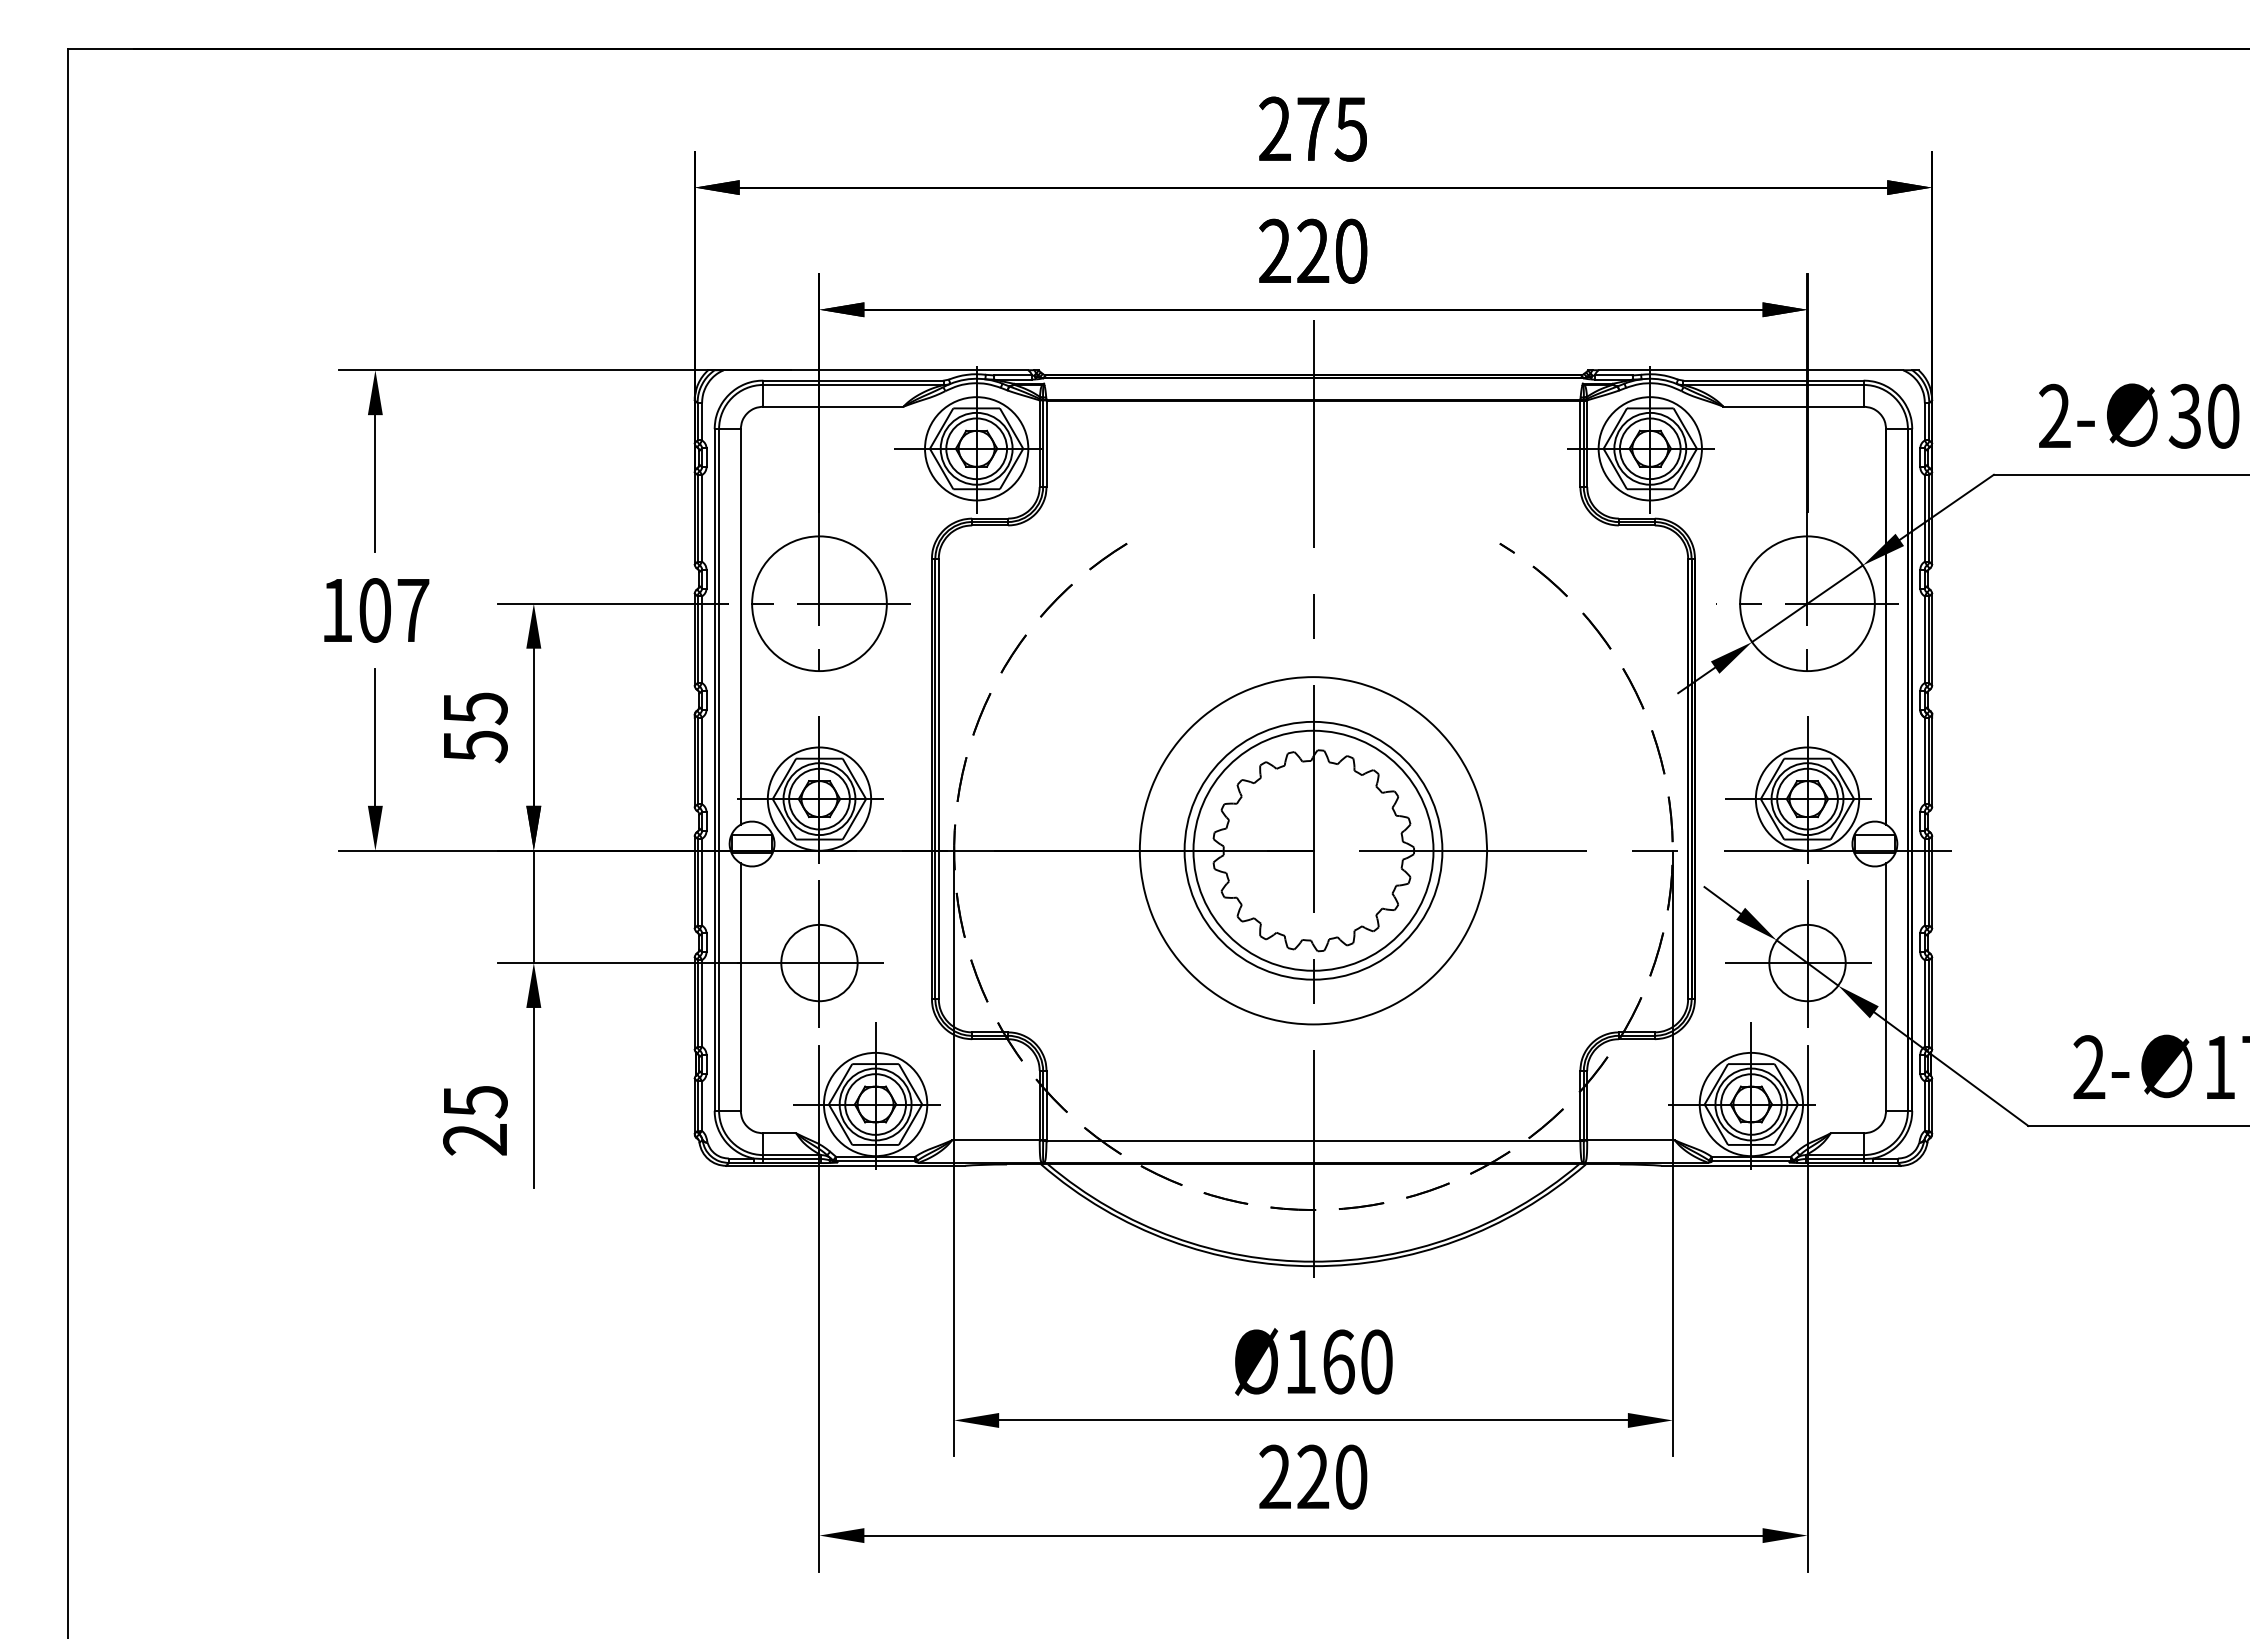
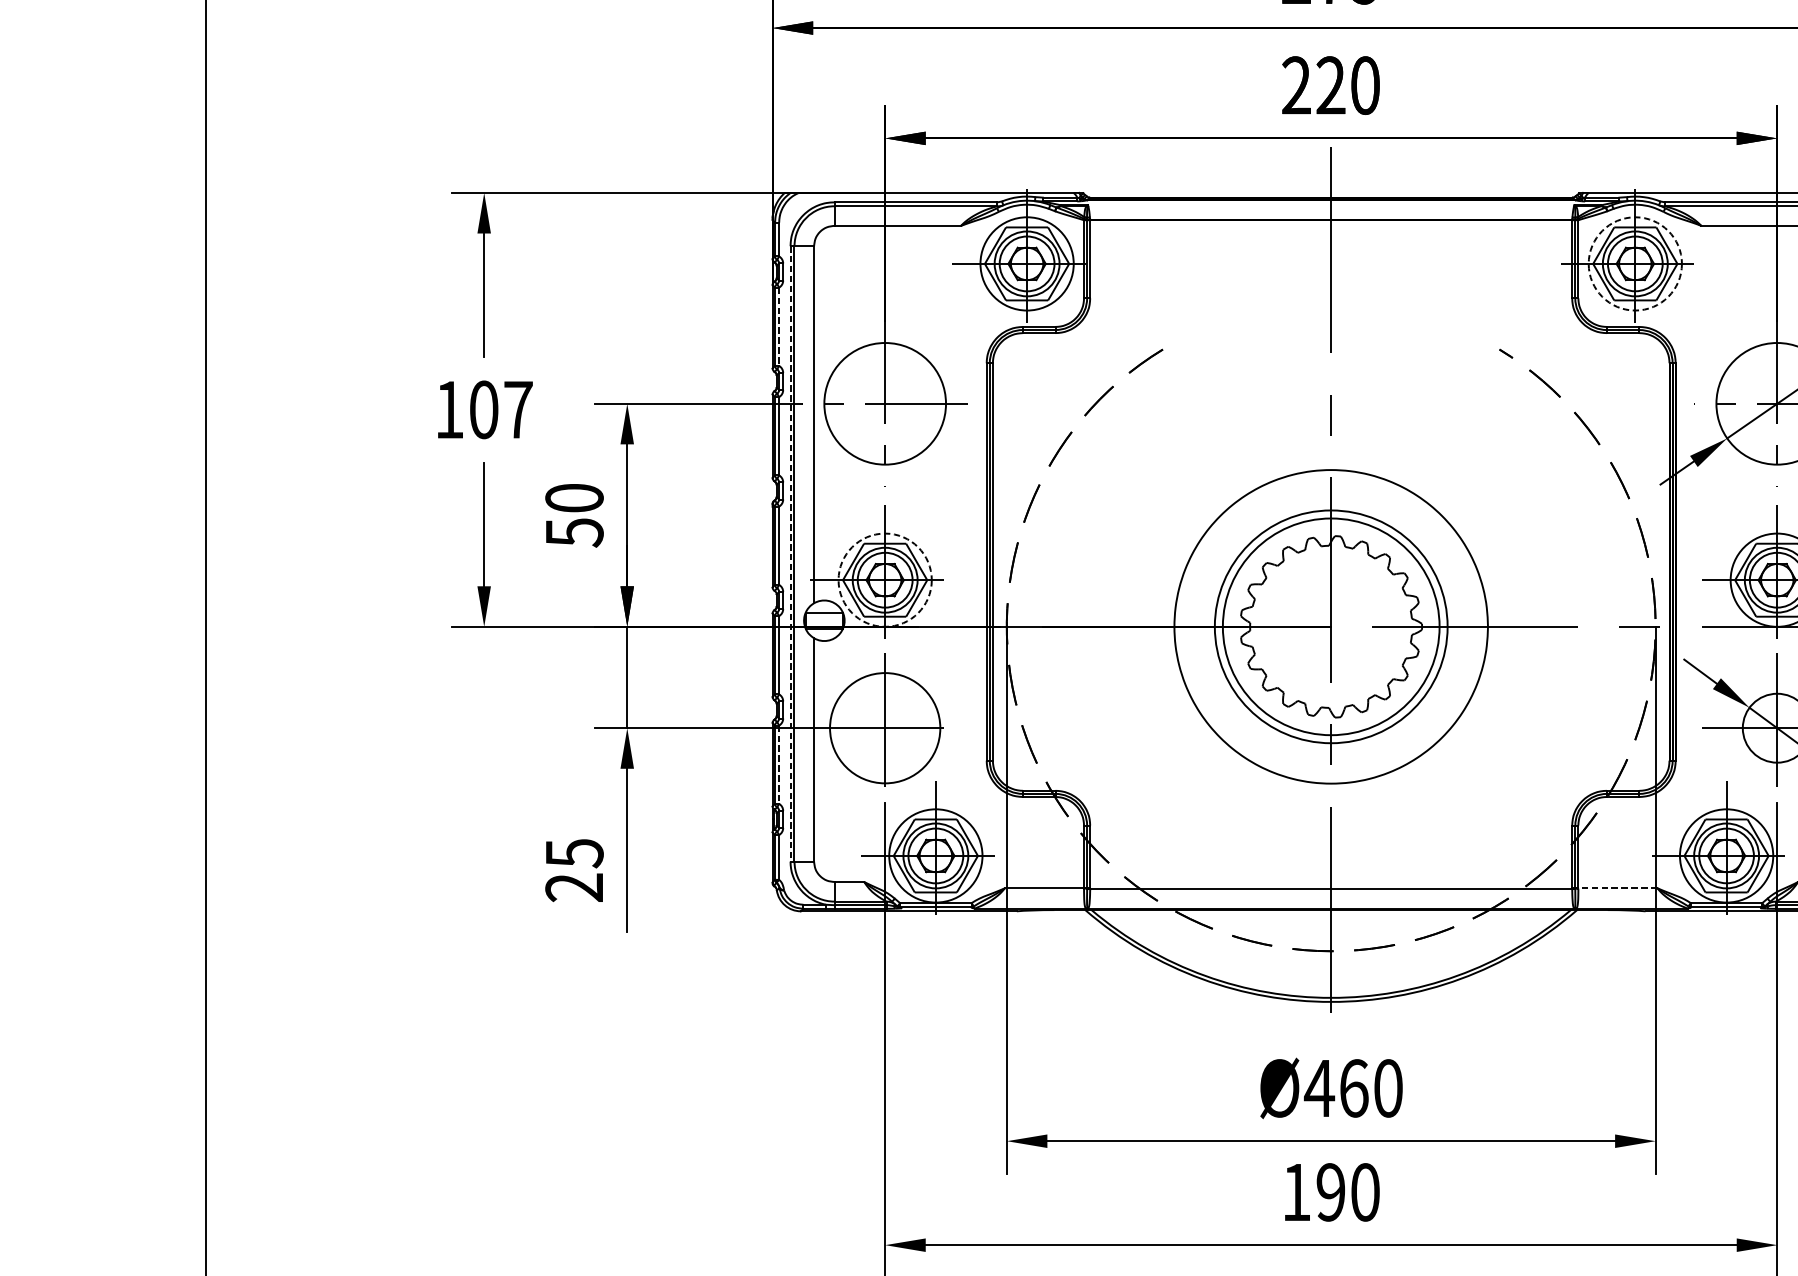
circle: (1649, 448) -> (1634, 263), solid -> dashed
line: (702, 518) -> (779, 326), solid -> dashed
text: (475, 708) -> (574, 498), 55 -> 50
line: (714, 770) -> (790, 554), solid -> dashed
circle: (819, 798) -> (885, 579), solid -> dashed
circle: (819, 962) -> (885, 727), size x1.6
line: (702, 1003) -> (779, 764), solid -> dashed
line: (1631, 1140) -> (1618, 888), solid -> dashed
text: (1300, 1361) -> (1319, 1087), Ø160 -> Ø460
text: (1294, 1476) -> (1314, 1191), 220 -> 190

